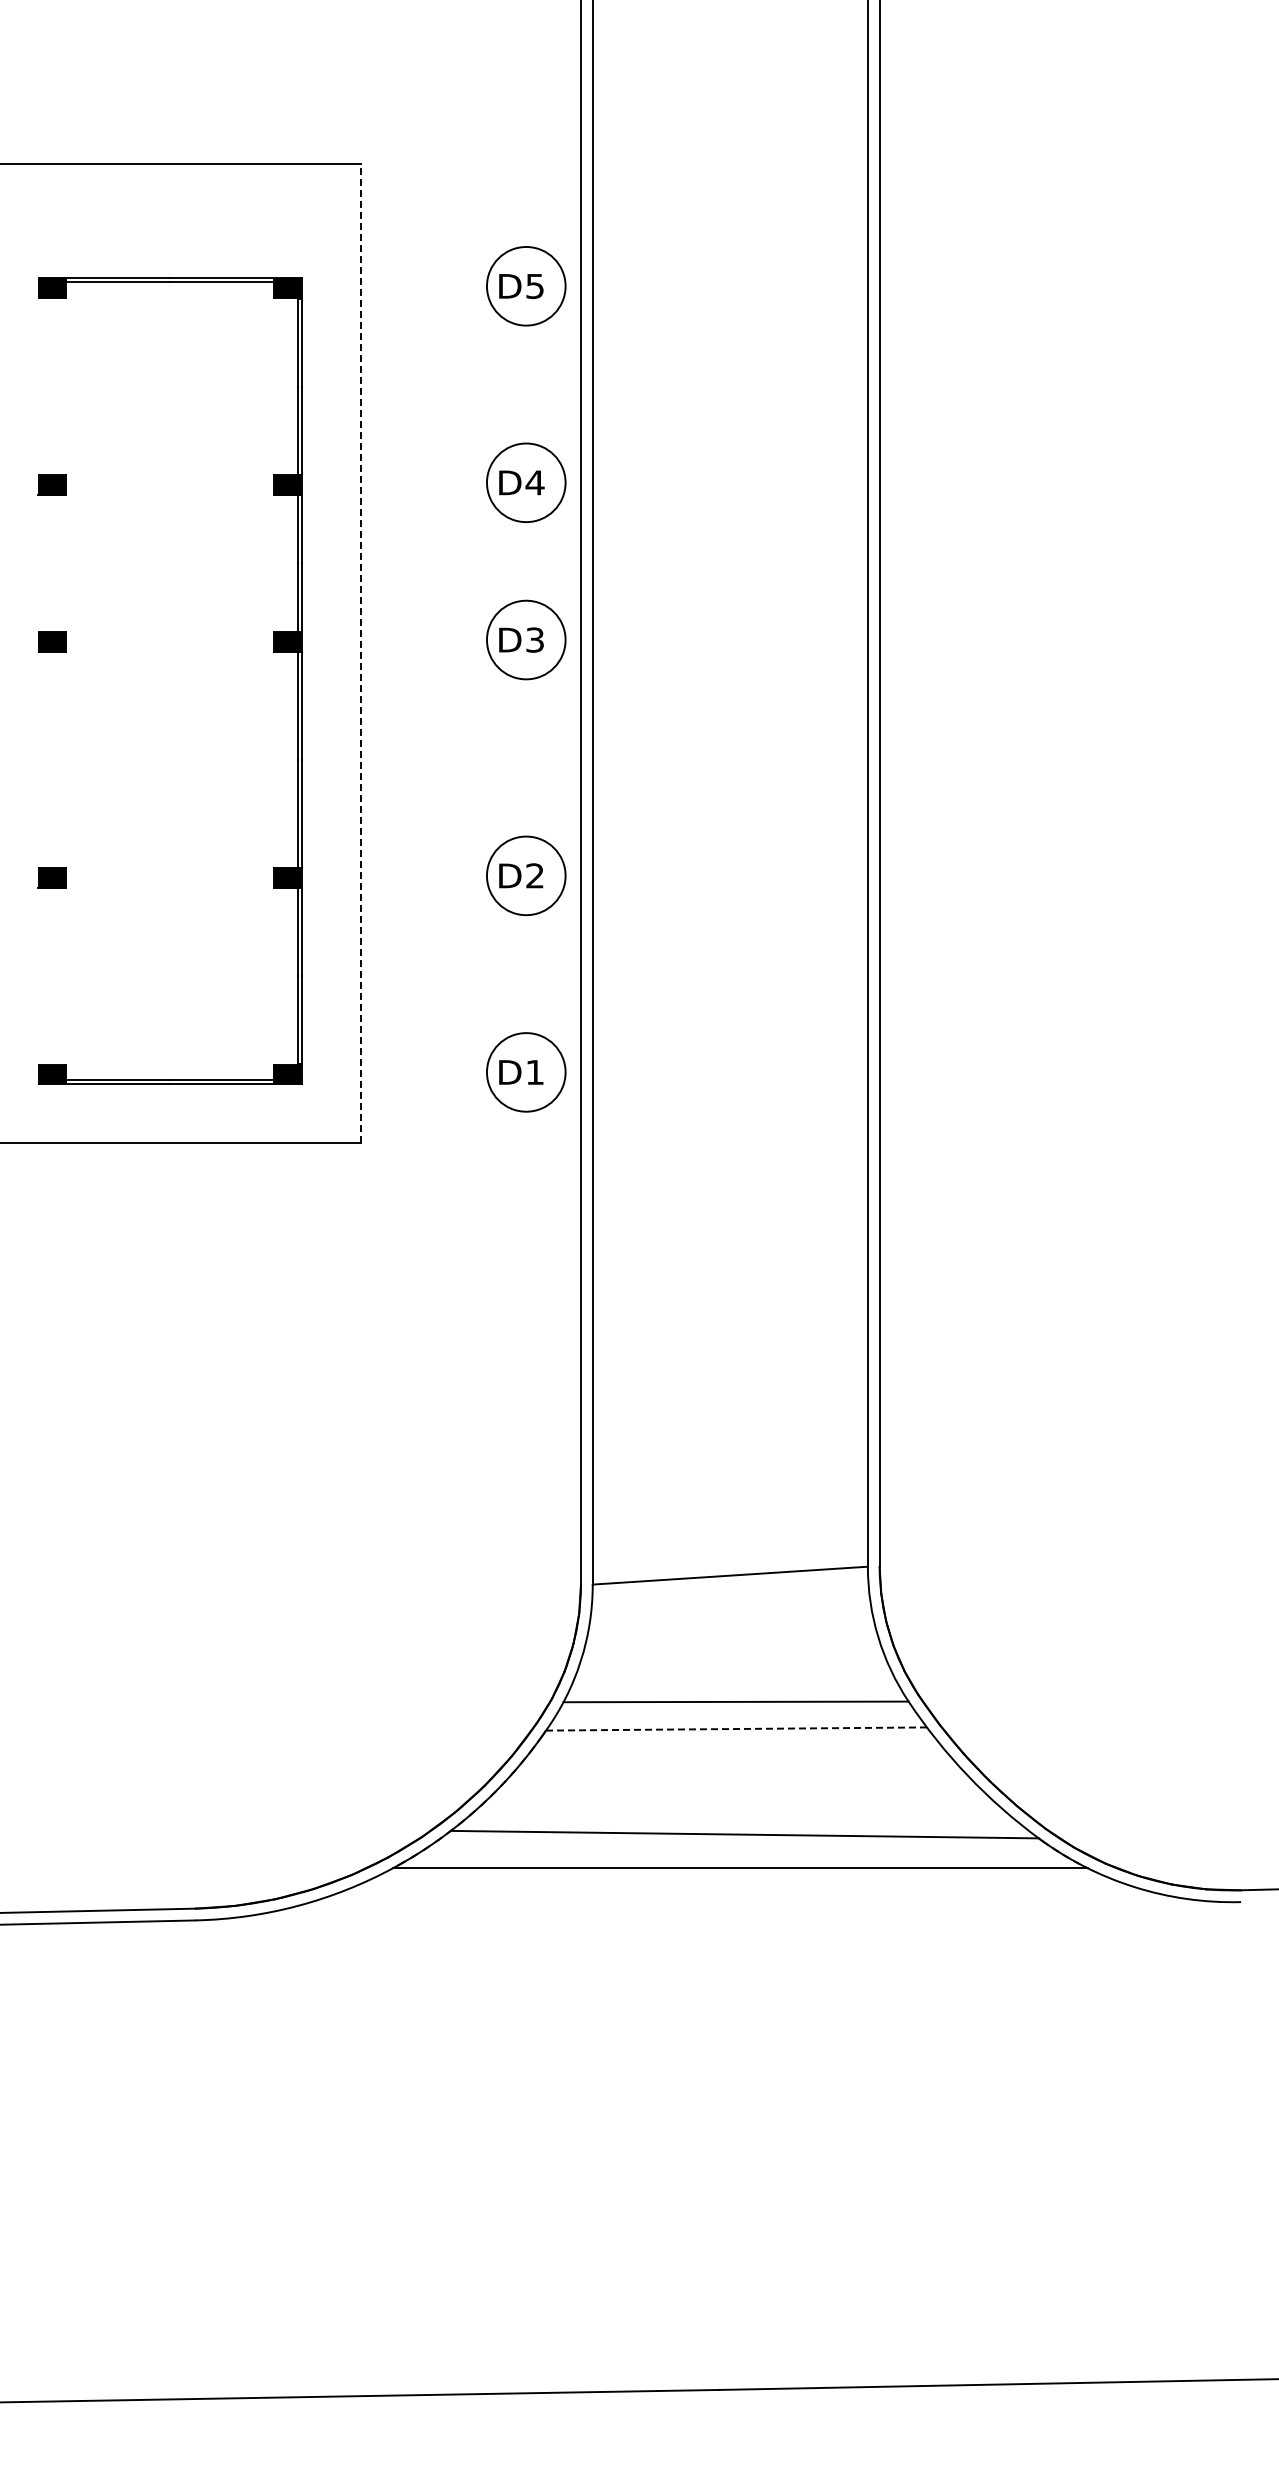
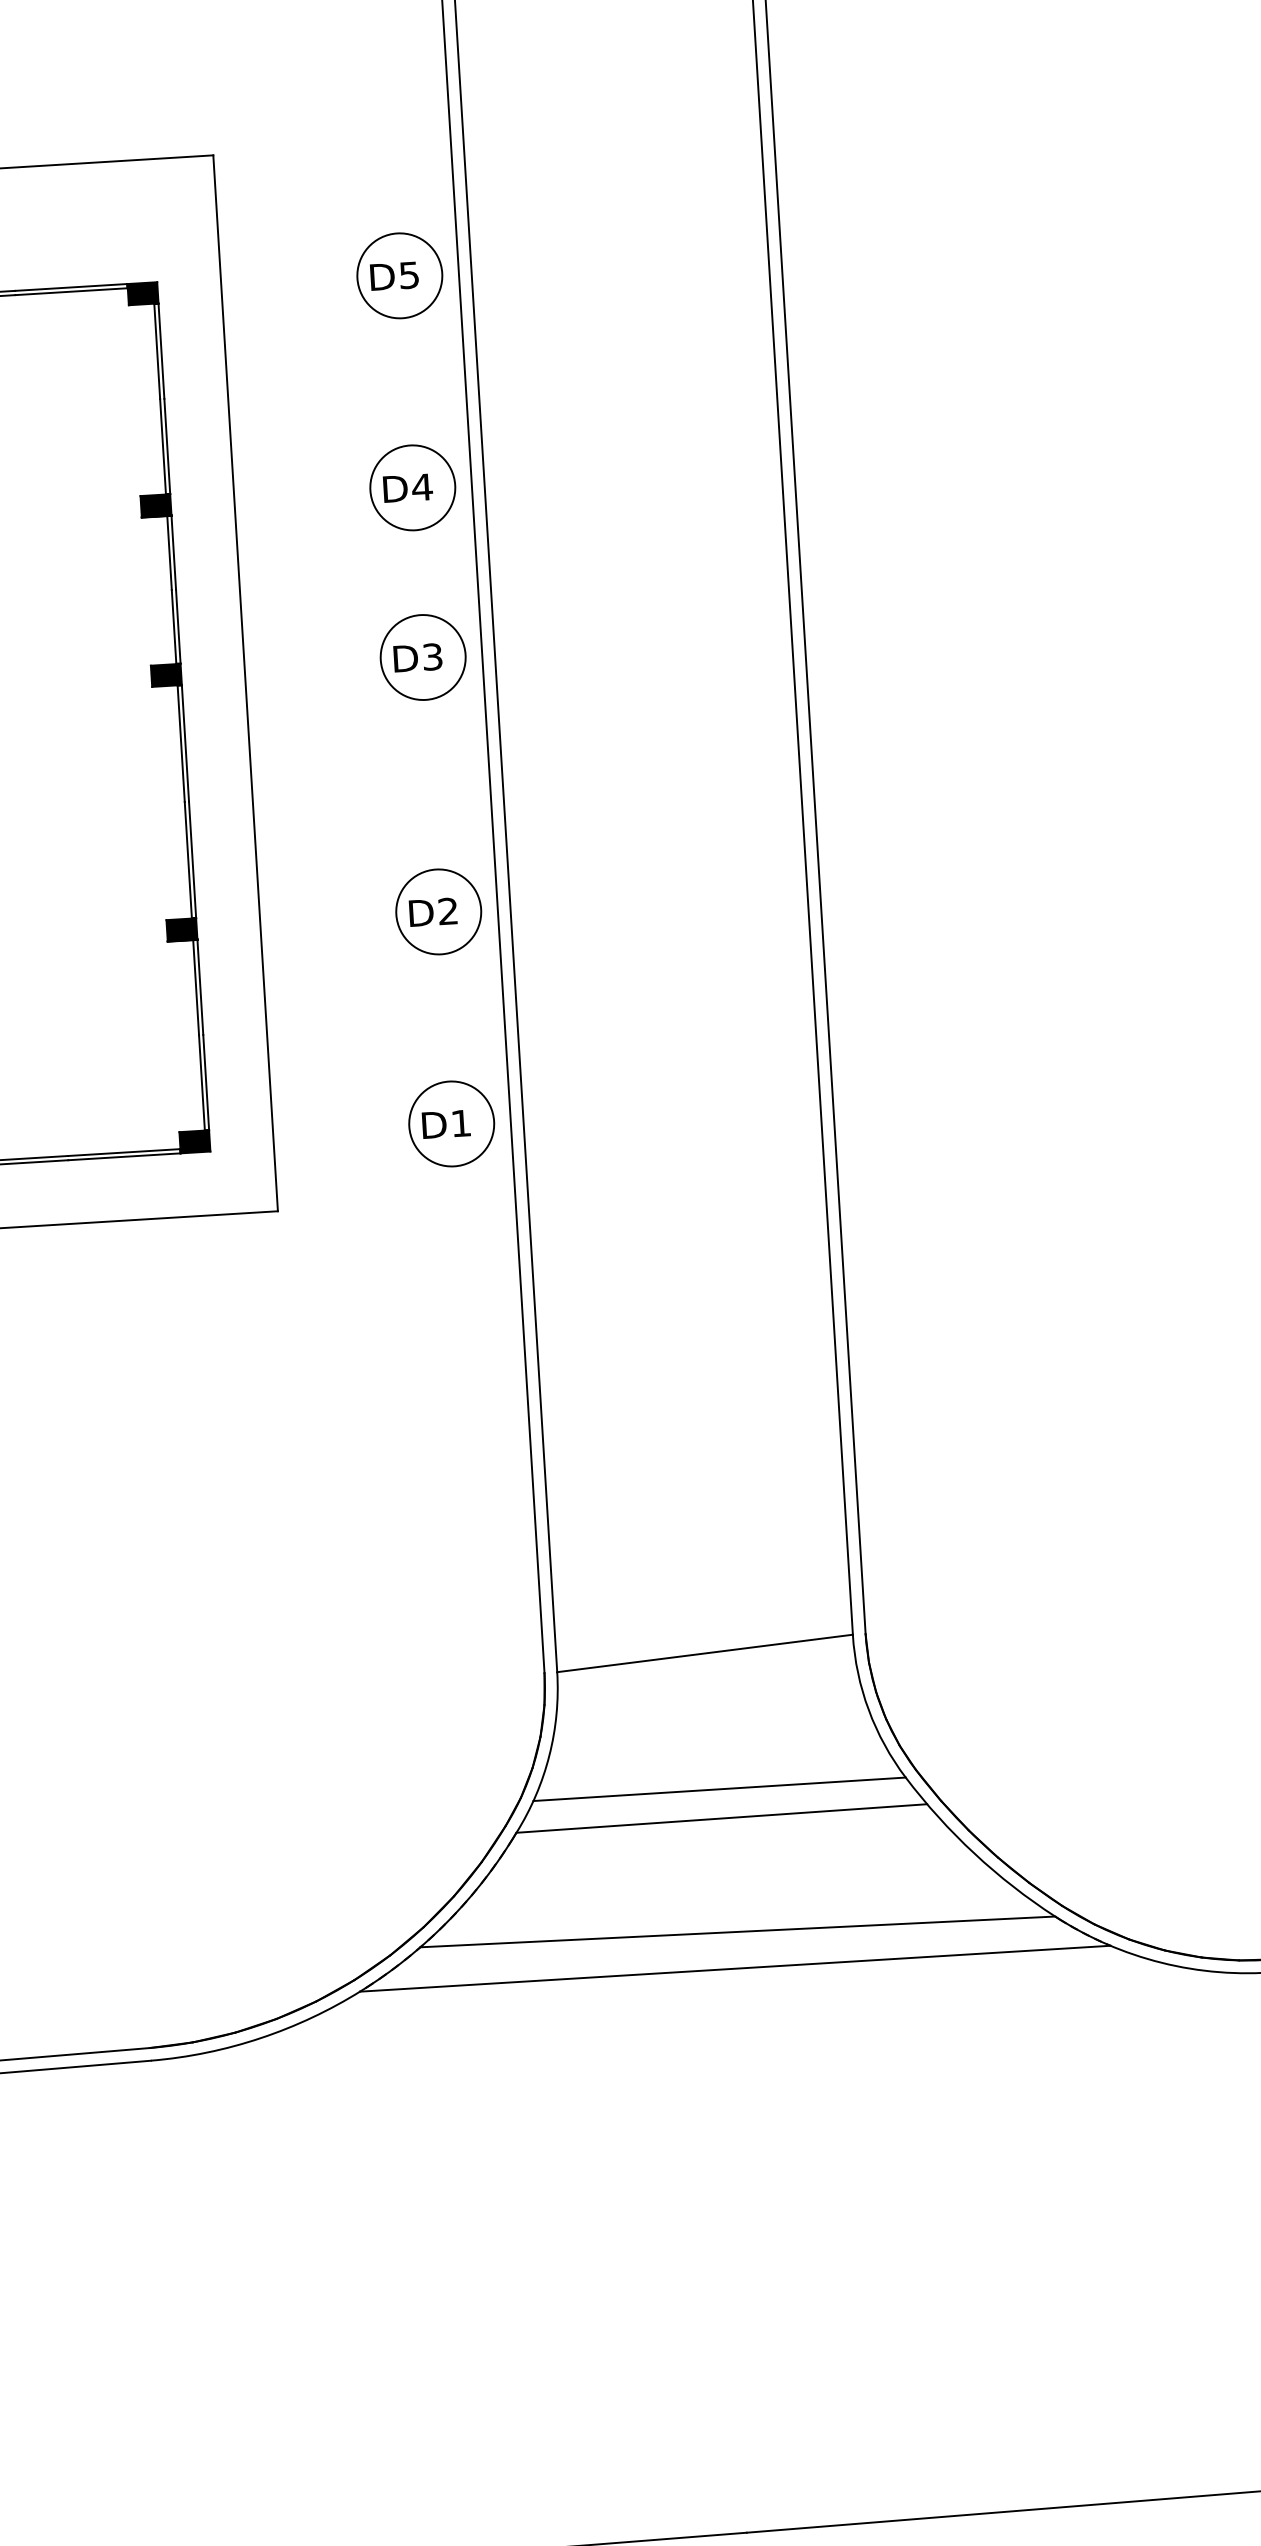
line: (360, 653) -> (245, 682), dashed -> solid
line: (736, 1729) -> (721, 1819), dashed -> solid

